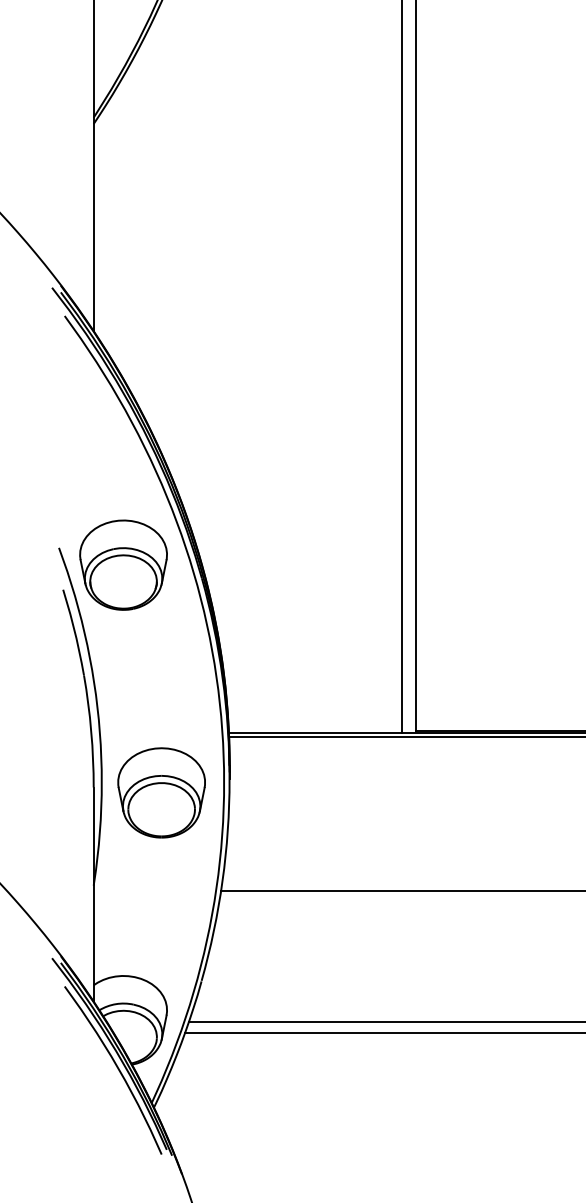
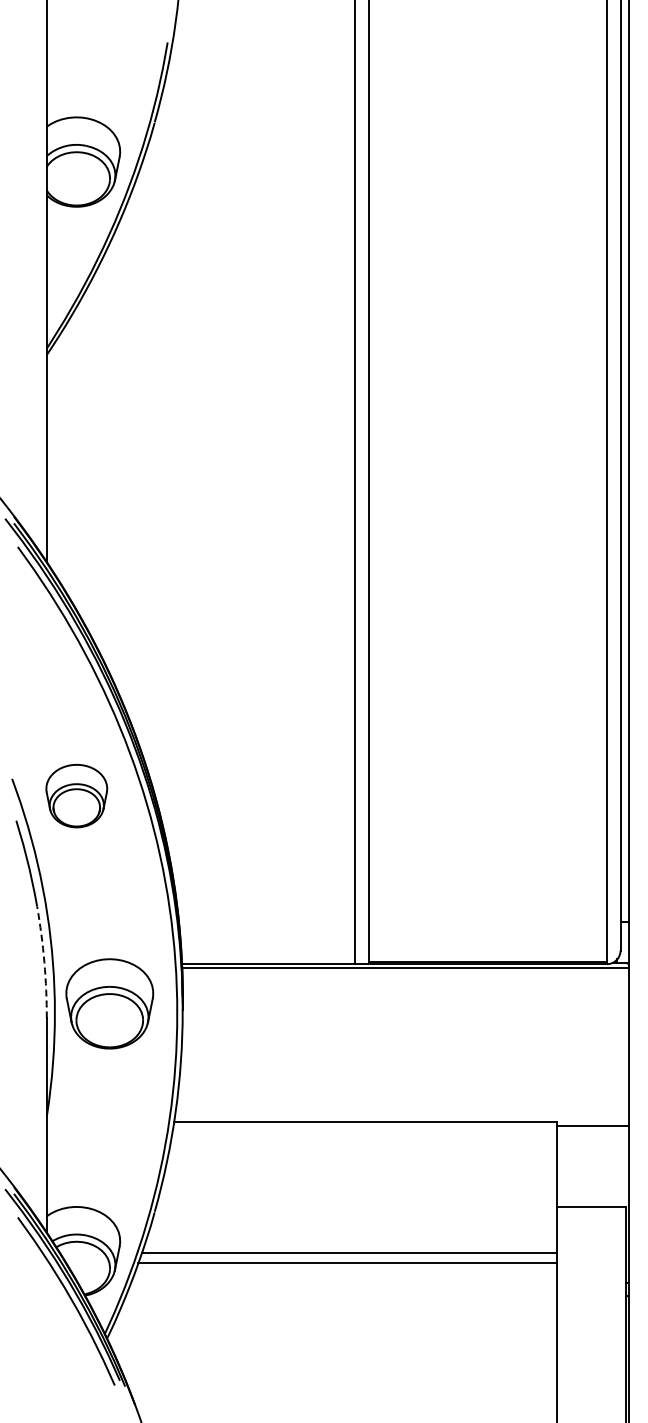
part: (123, 564) -> (76, 795), size x0.7
arc: (91, 731) -> (44, 962), solid -> dashed
part: (161, 792) -> (109, 1003), moved

